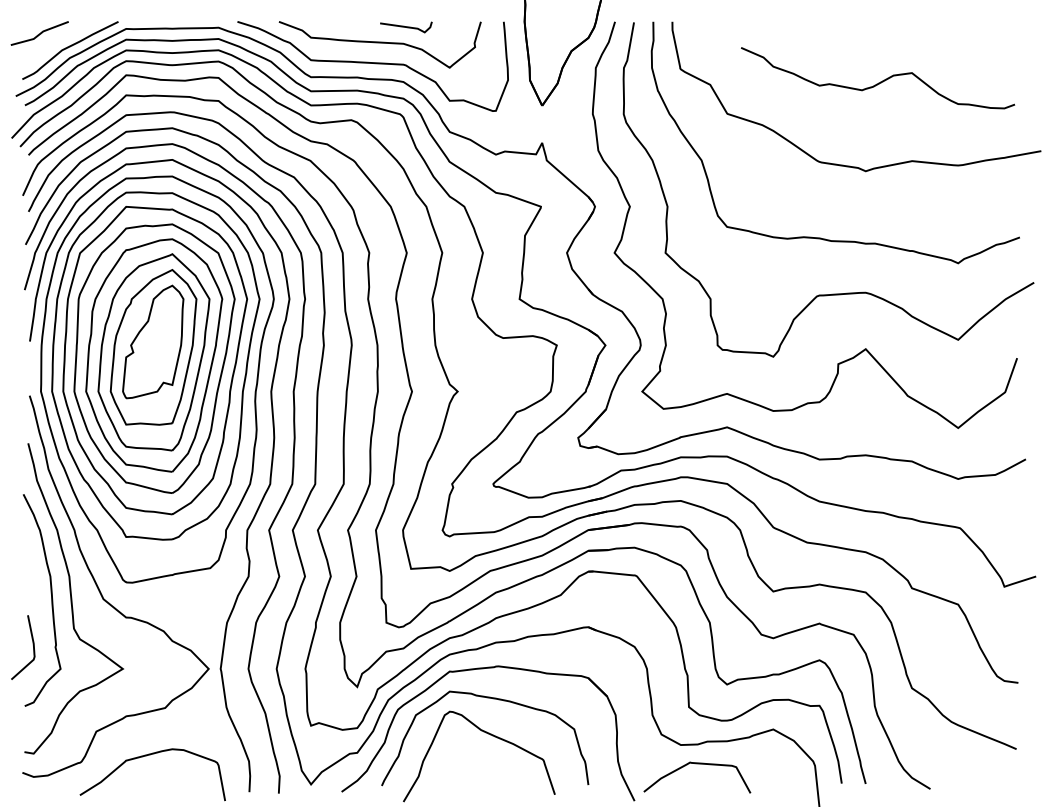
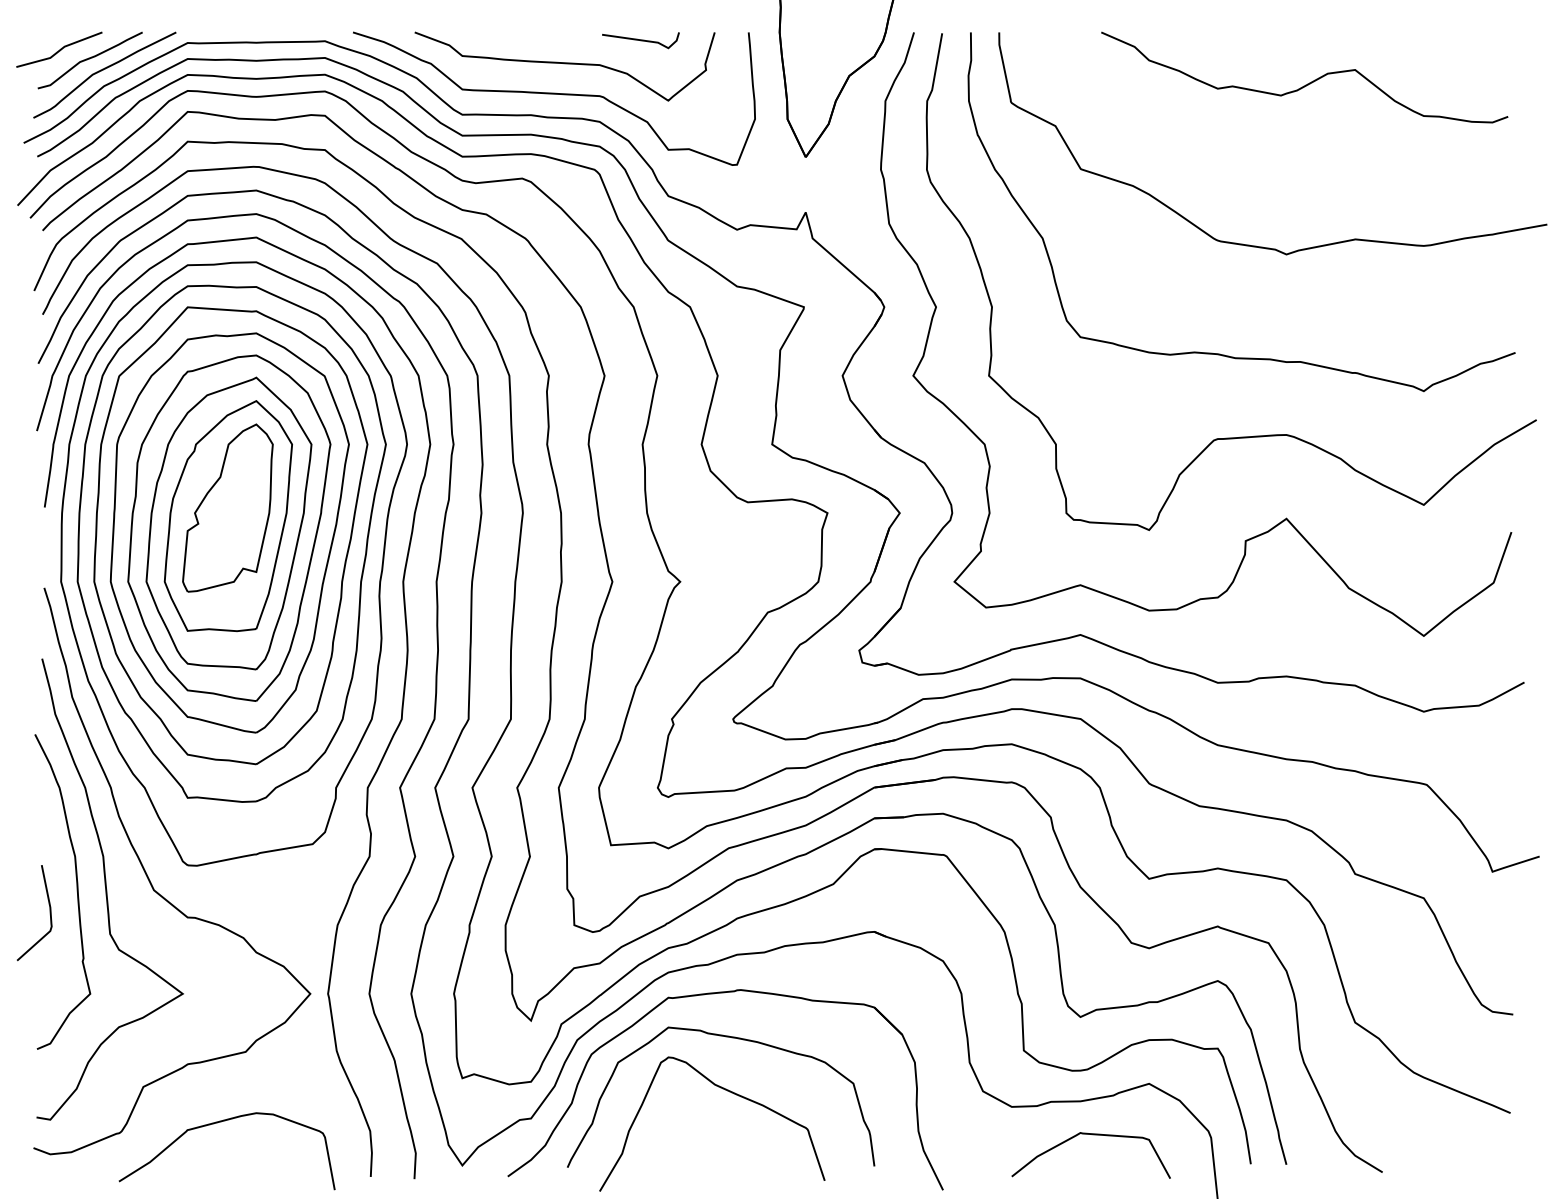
line: (406, 27) -> (641, 40), moved
curve: (60, 40) -> (90, 60), added
curve: (880, 81) -> (1308, 82), moved
curve: (32, 644) -> (48, 908), moved
curve: (697, 764) -> (1091, 1135), moved

